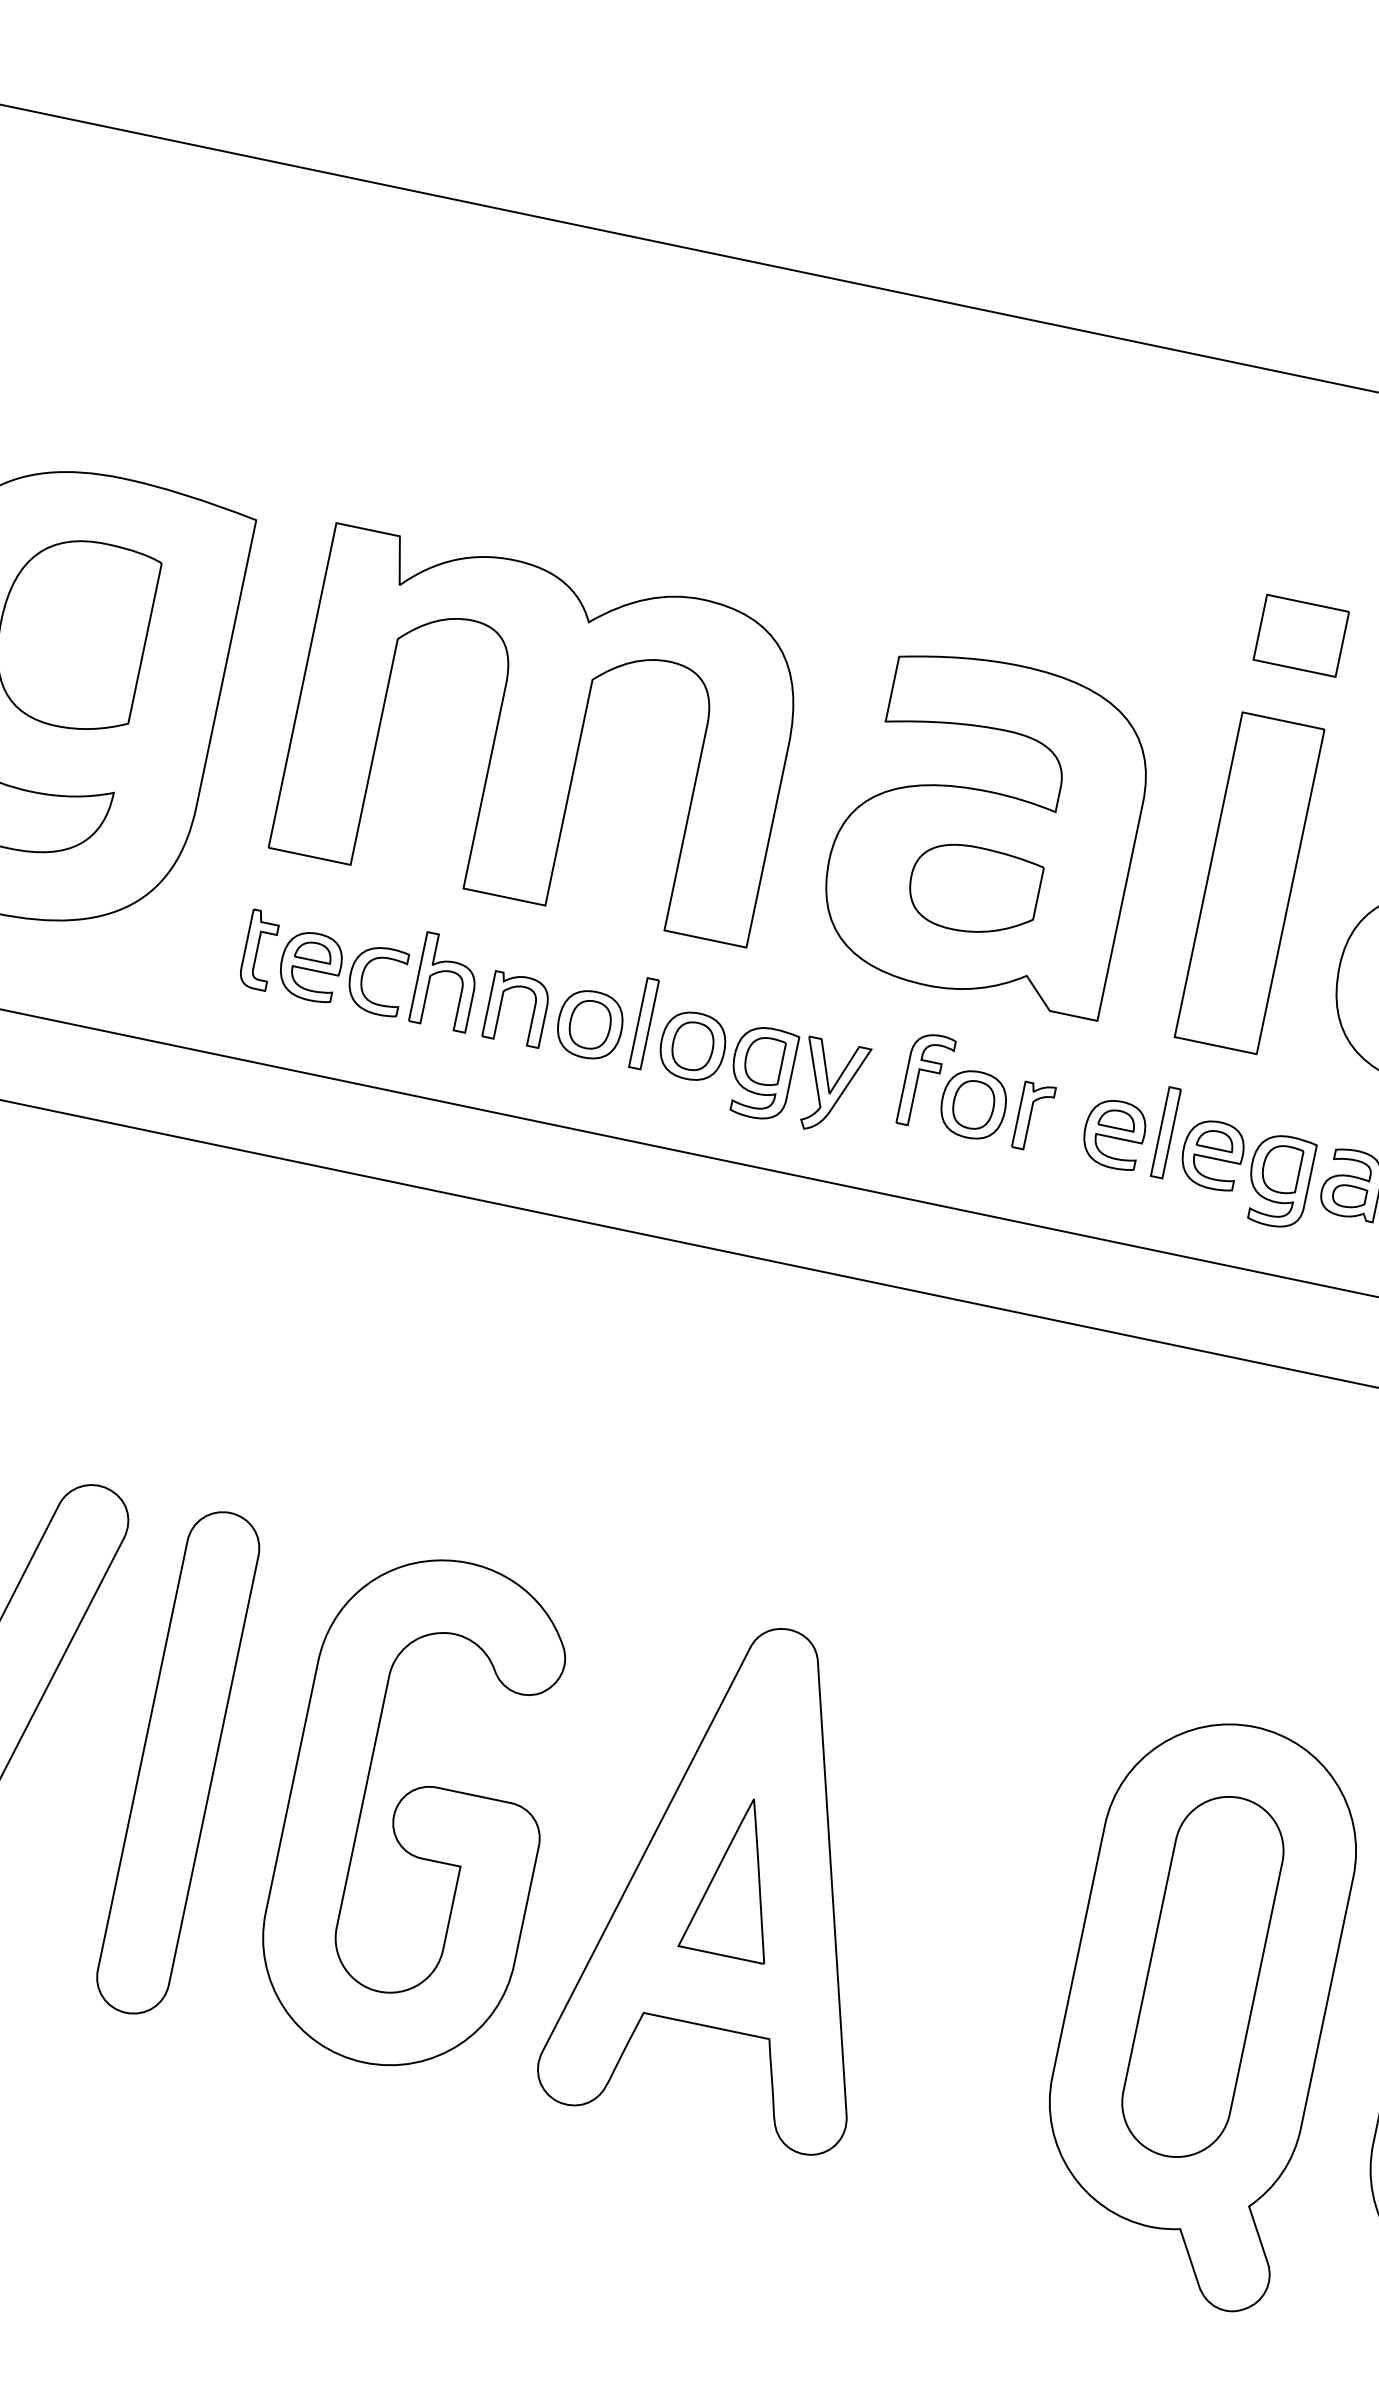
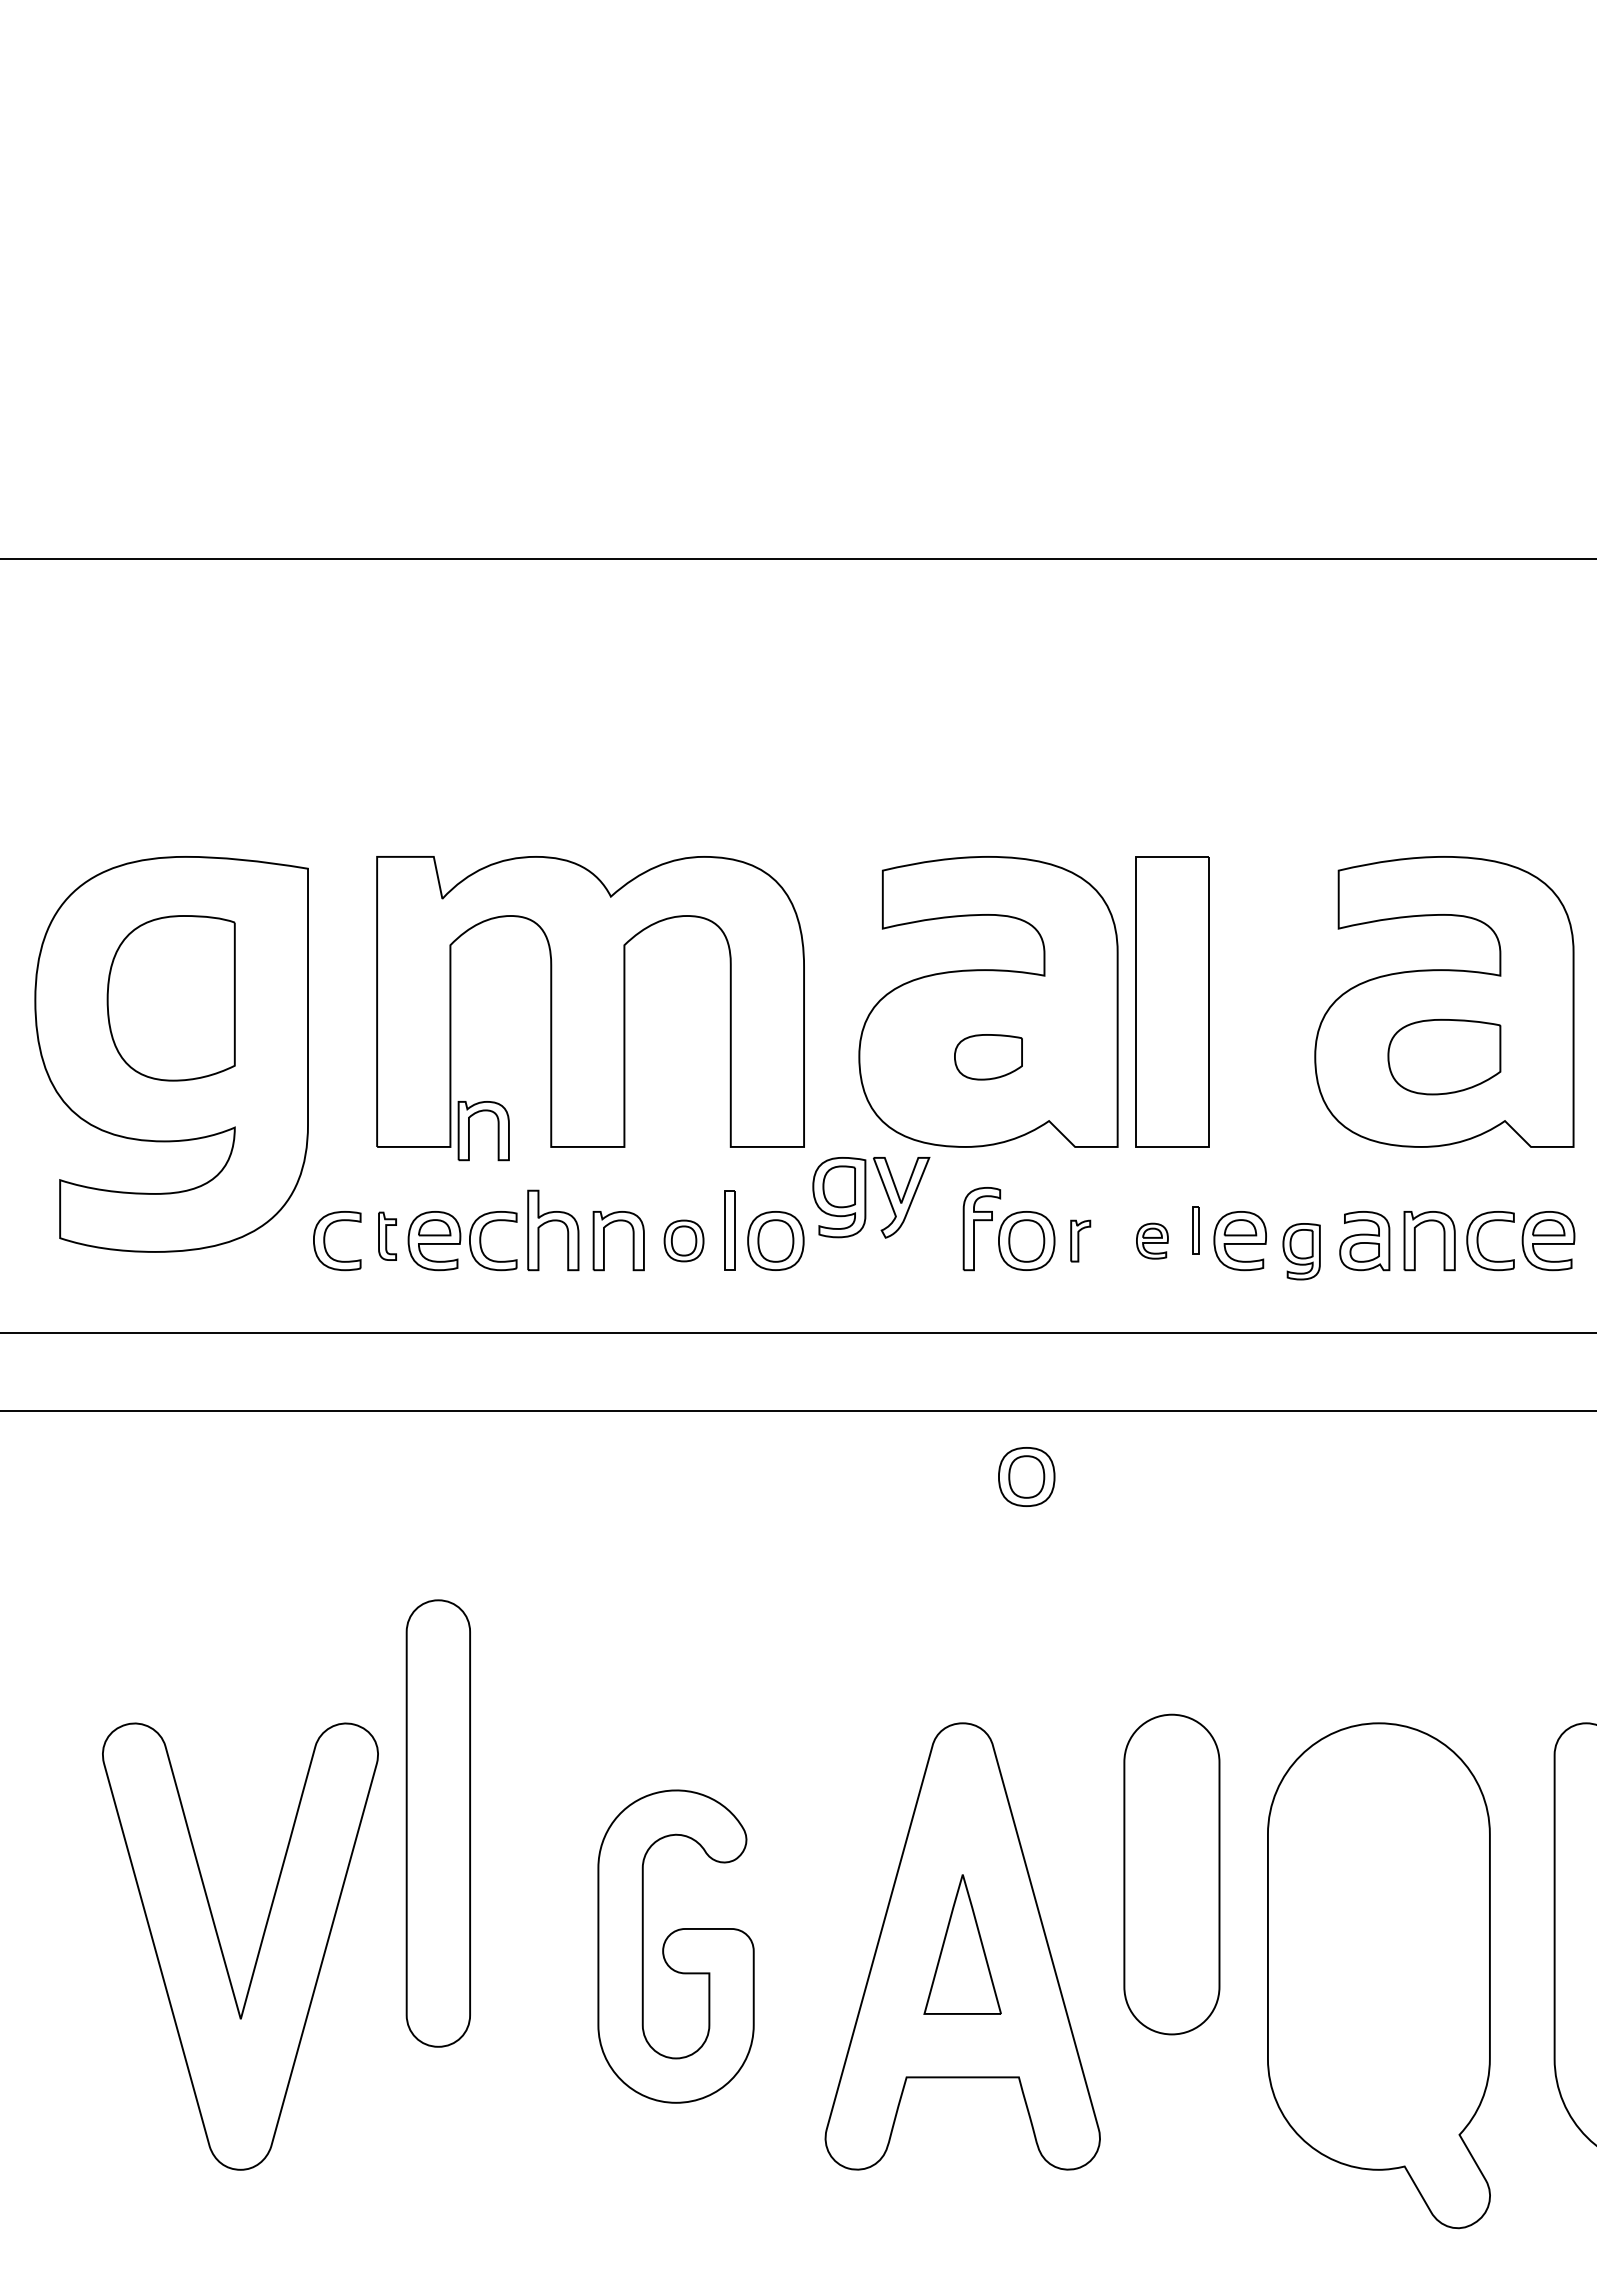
part: (1301, 635) -> (1223, 780), removed
part: (375, 852) -> (469, 1131), added
part: (1249, 882) -> (1172, 1001), moved
part: (973, 890) -> (988, 1057), size x0.6
part: (188, 941) -> (325, 1241), added
part: (259, 950) -> (387, 1236), size x0.7
part: (589, 1024) -> (683, 1240), size x0.7
part: (797, 1080) -> (871, 1197), moved
part: (1033, 1118) -> (1080, 1241), size x0.7
part: (1165, 1132) -> (1195, 1230), size x0.6
part: (1114, 1134) -> (1152, 1241), size x0.6
part: (1278, 1180) -> (1301, 1251), size x0.7
part: (918, 1368) -> (1026, 1476), added
part: (177, 1762) -> (437, 1823), moved
part: (415, 1812) -> (675, 1946), size x0.7
part: (1202, 1976) -> (1171, 1874), moved

